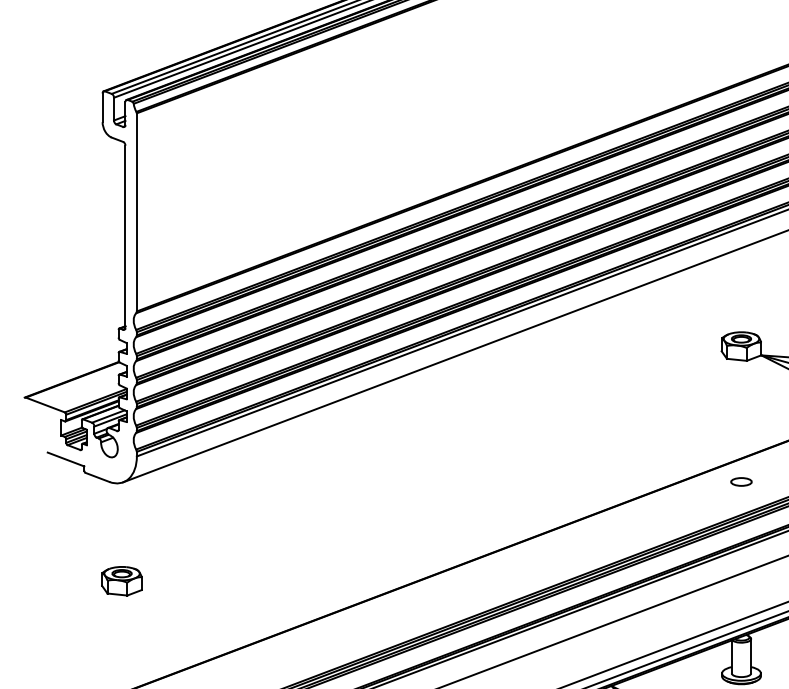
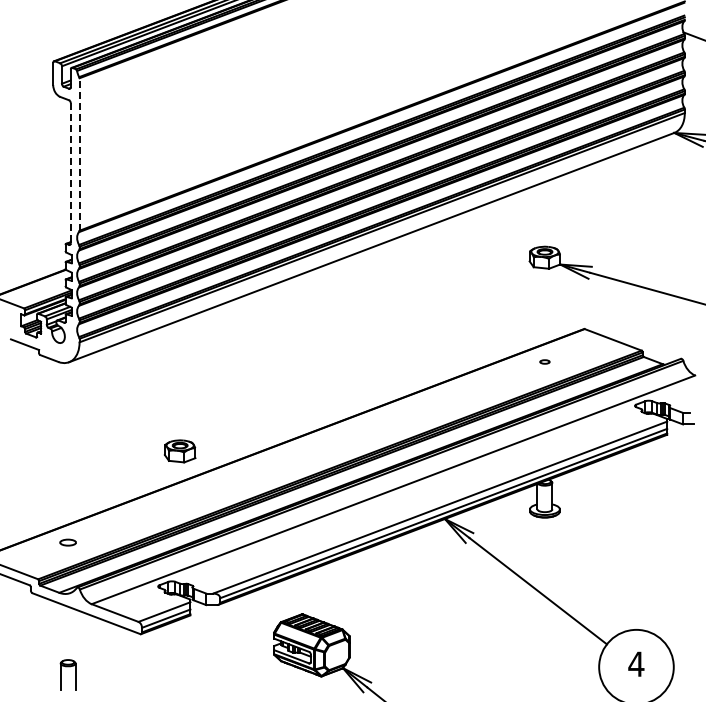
line: (136, 211) -> (79, 153), solid -> dashed
line: (125, 237) -> (70, 173), solid -> dashed
part: (740, 481) -> (544, 361), size x0.6
part: (121, 581) -> (179, 451), moved

